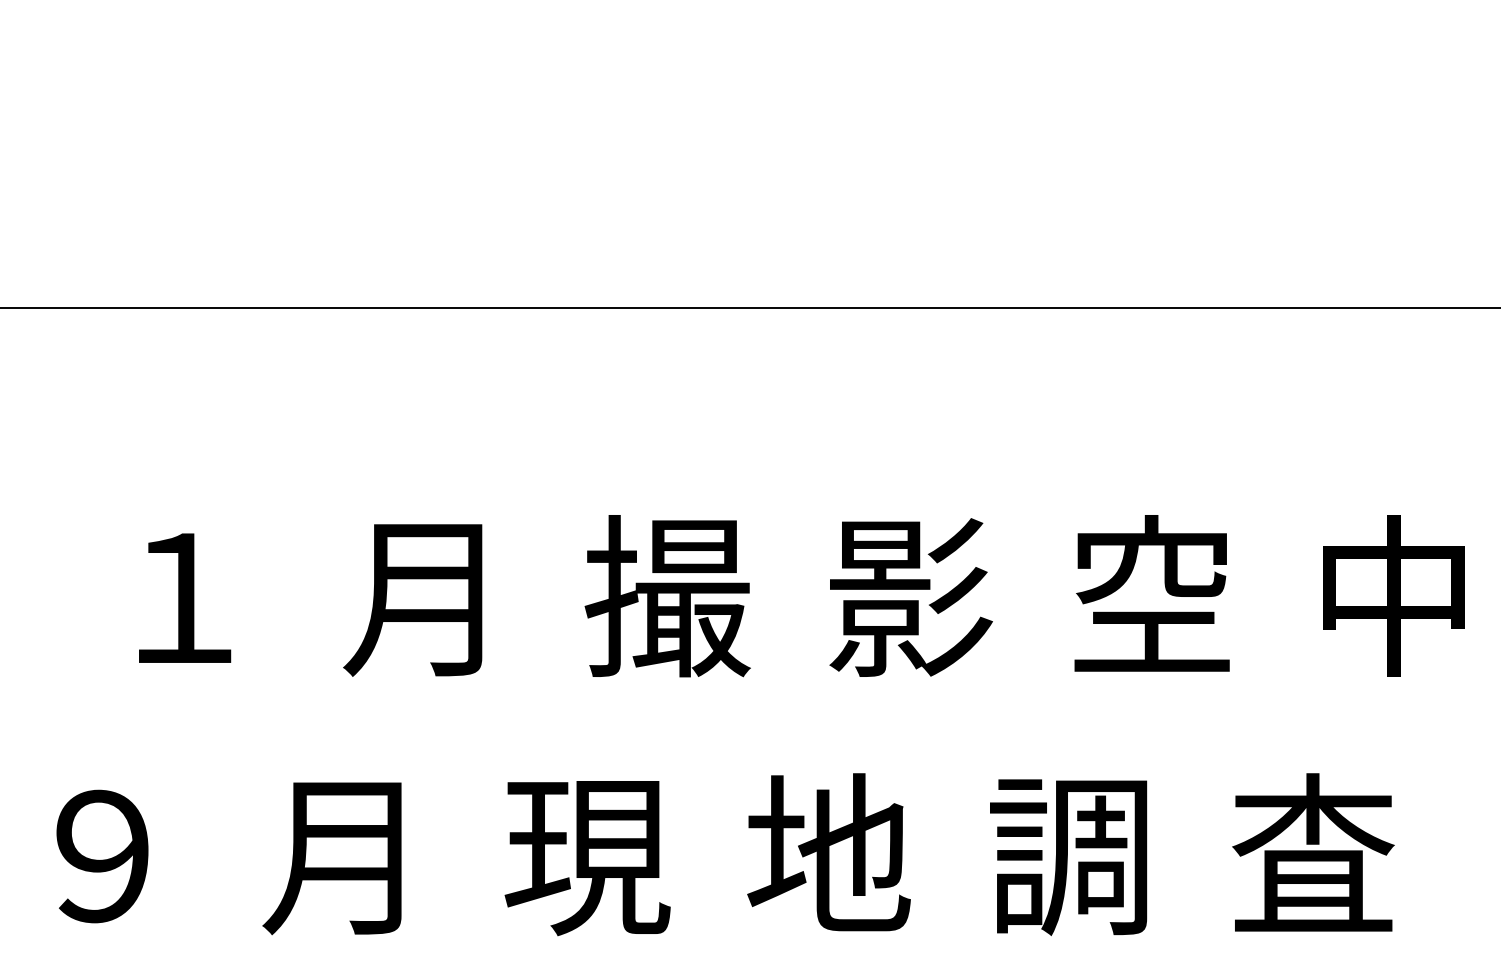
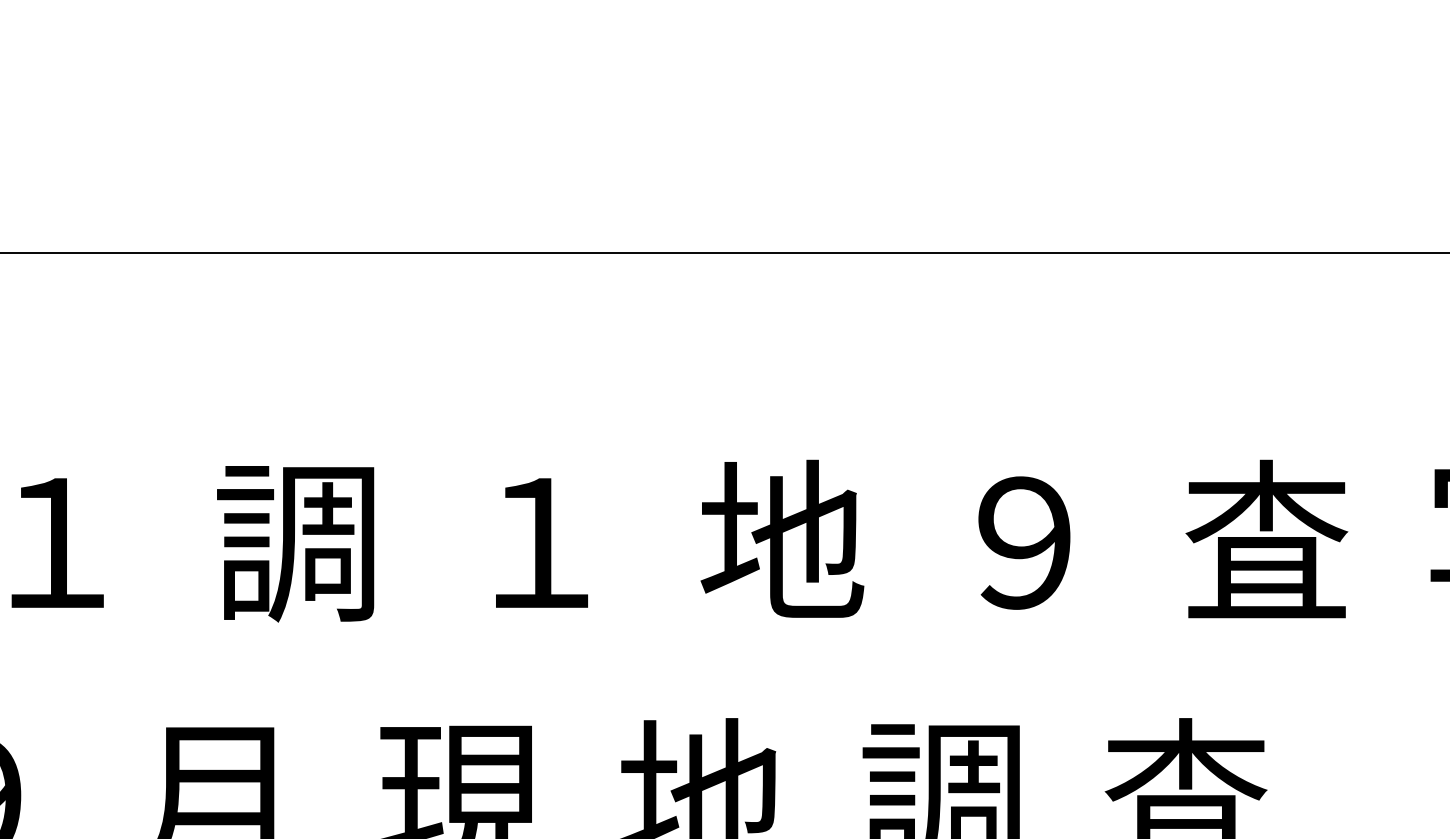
text: (1151, 593) -> (1024, 538), 空 -> ９
text: (910, 595) -> (783, 540), 影 -> 地
text: (1393, 595) -> (1266, 540), 中 -> 査
text: (667, 596) -> (540, 541), 撮 -> １
text: (422, 599) -> (295, 544), 月 -> 調

